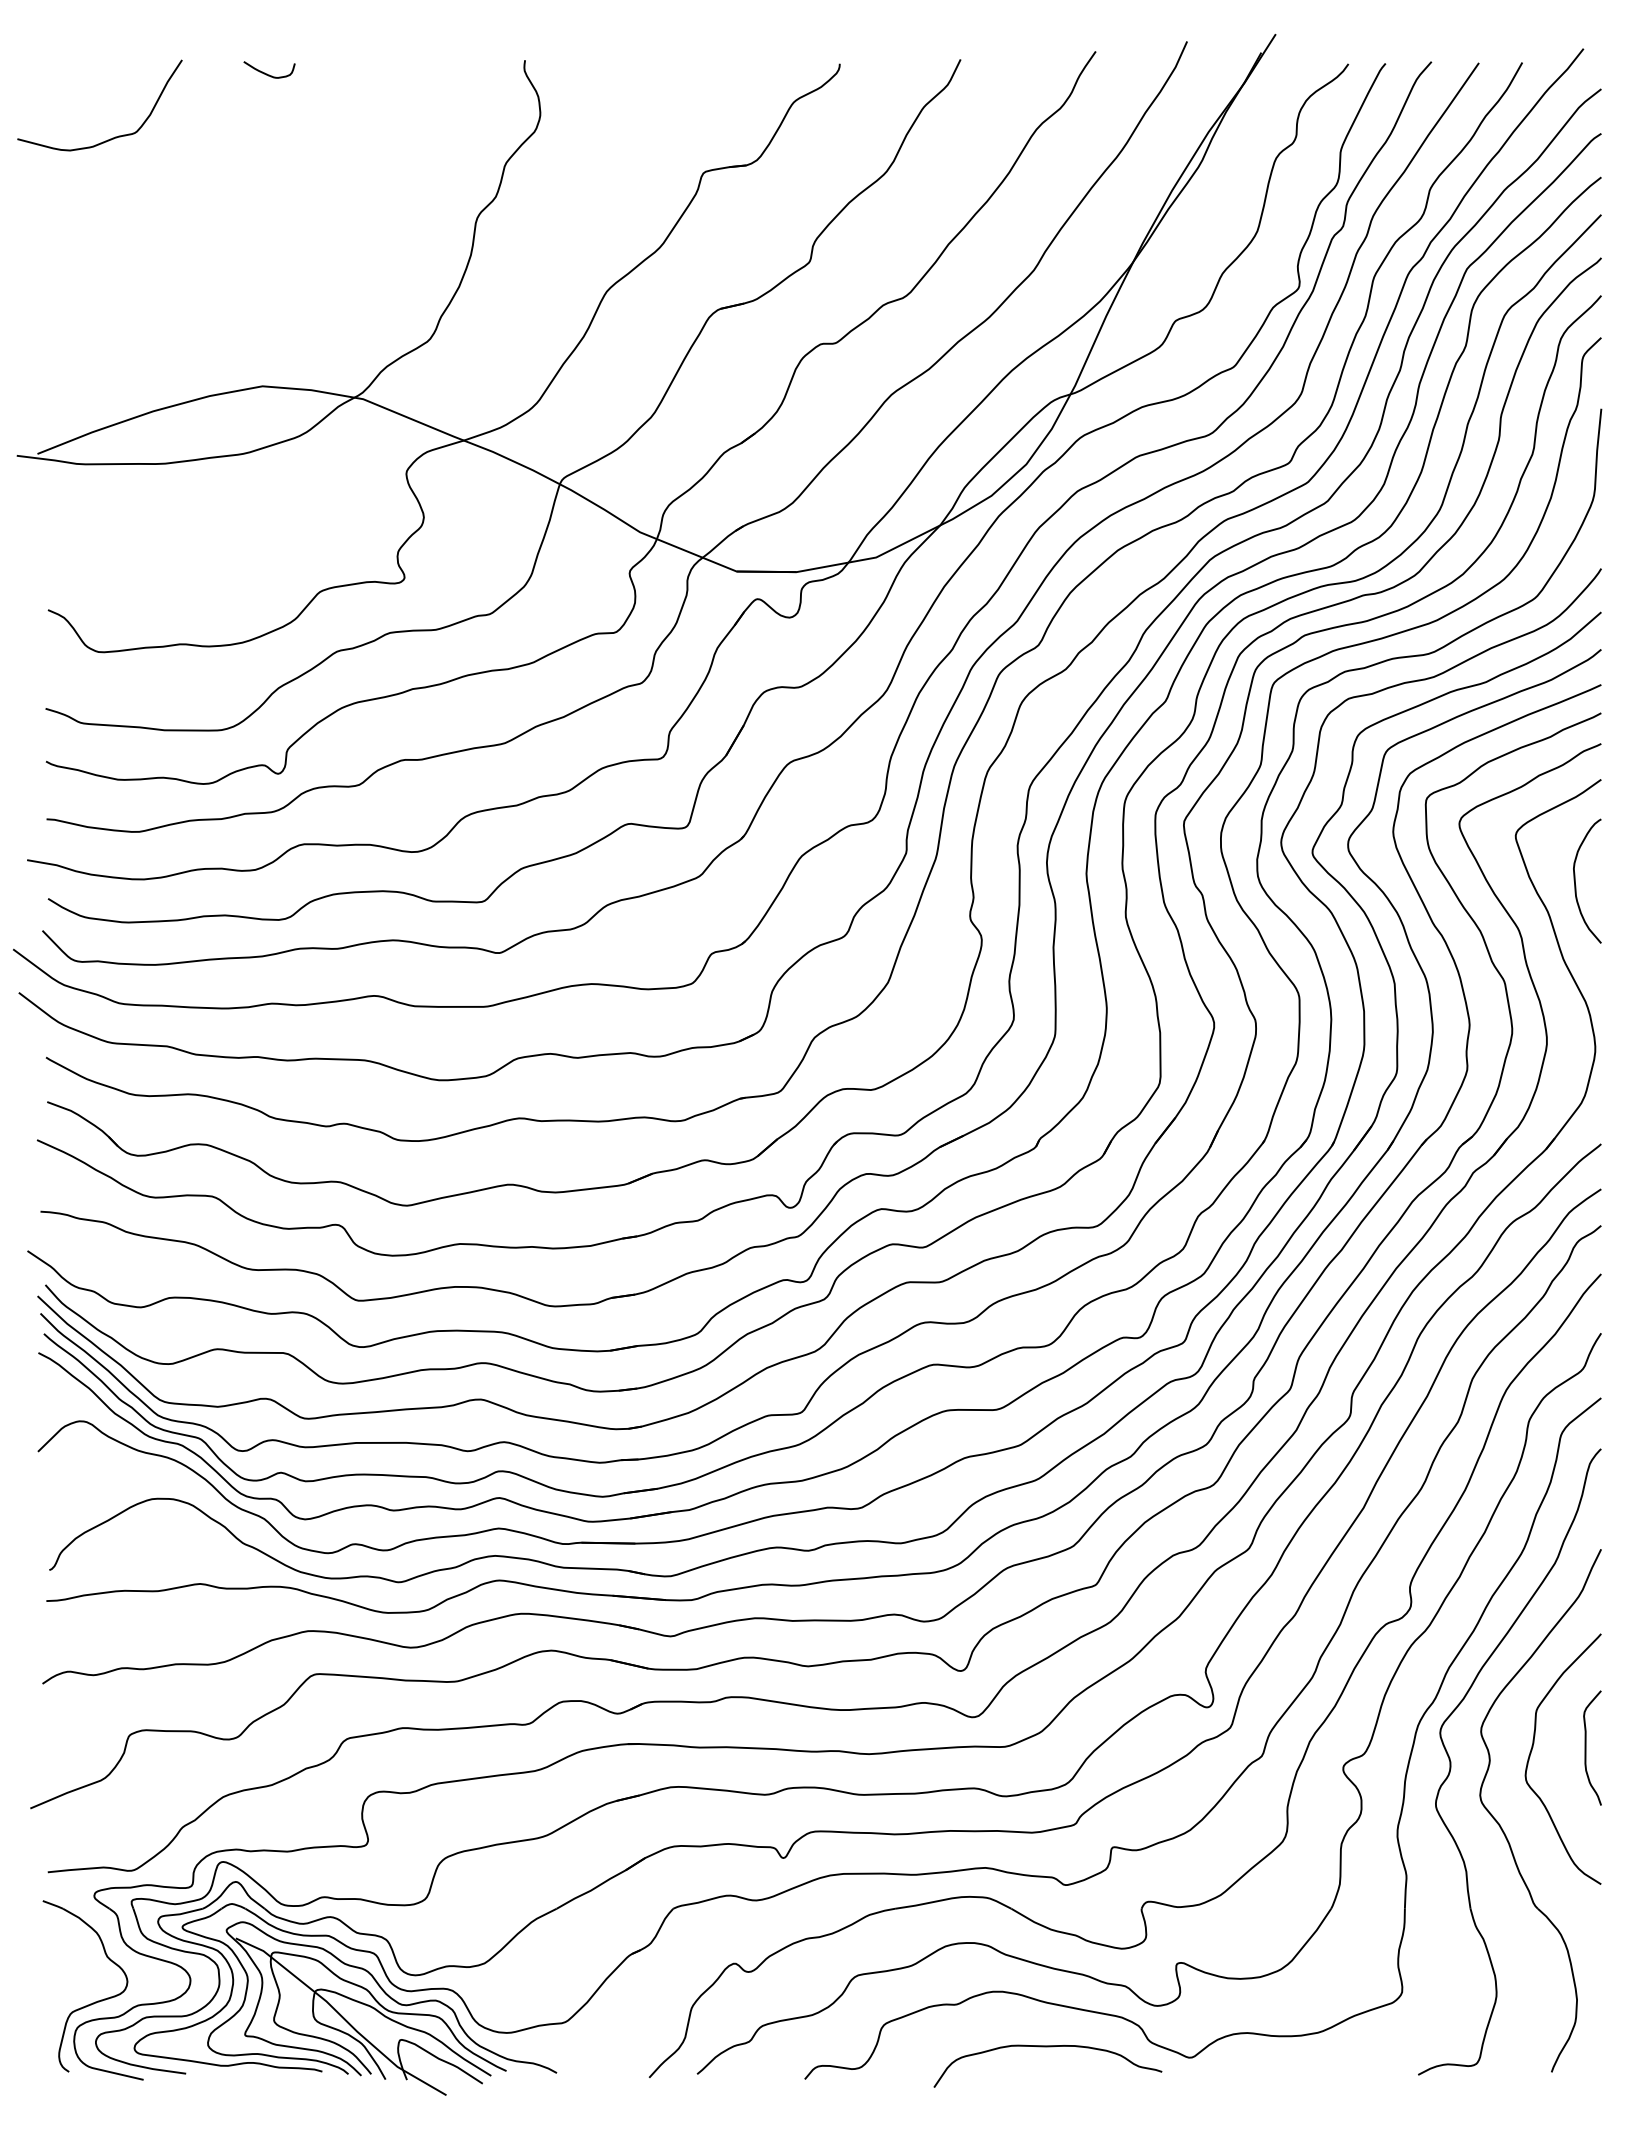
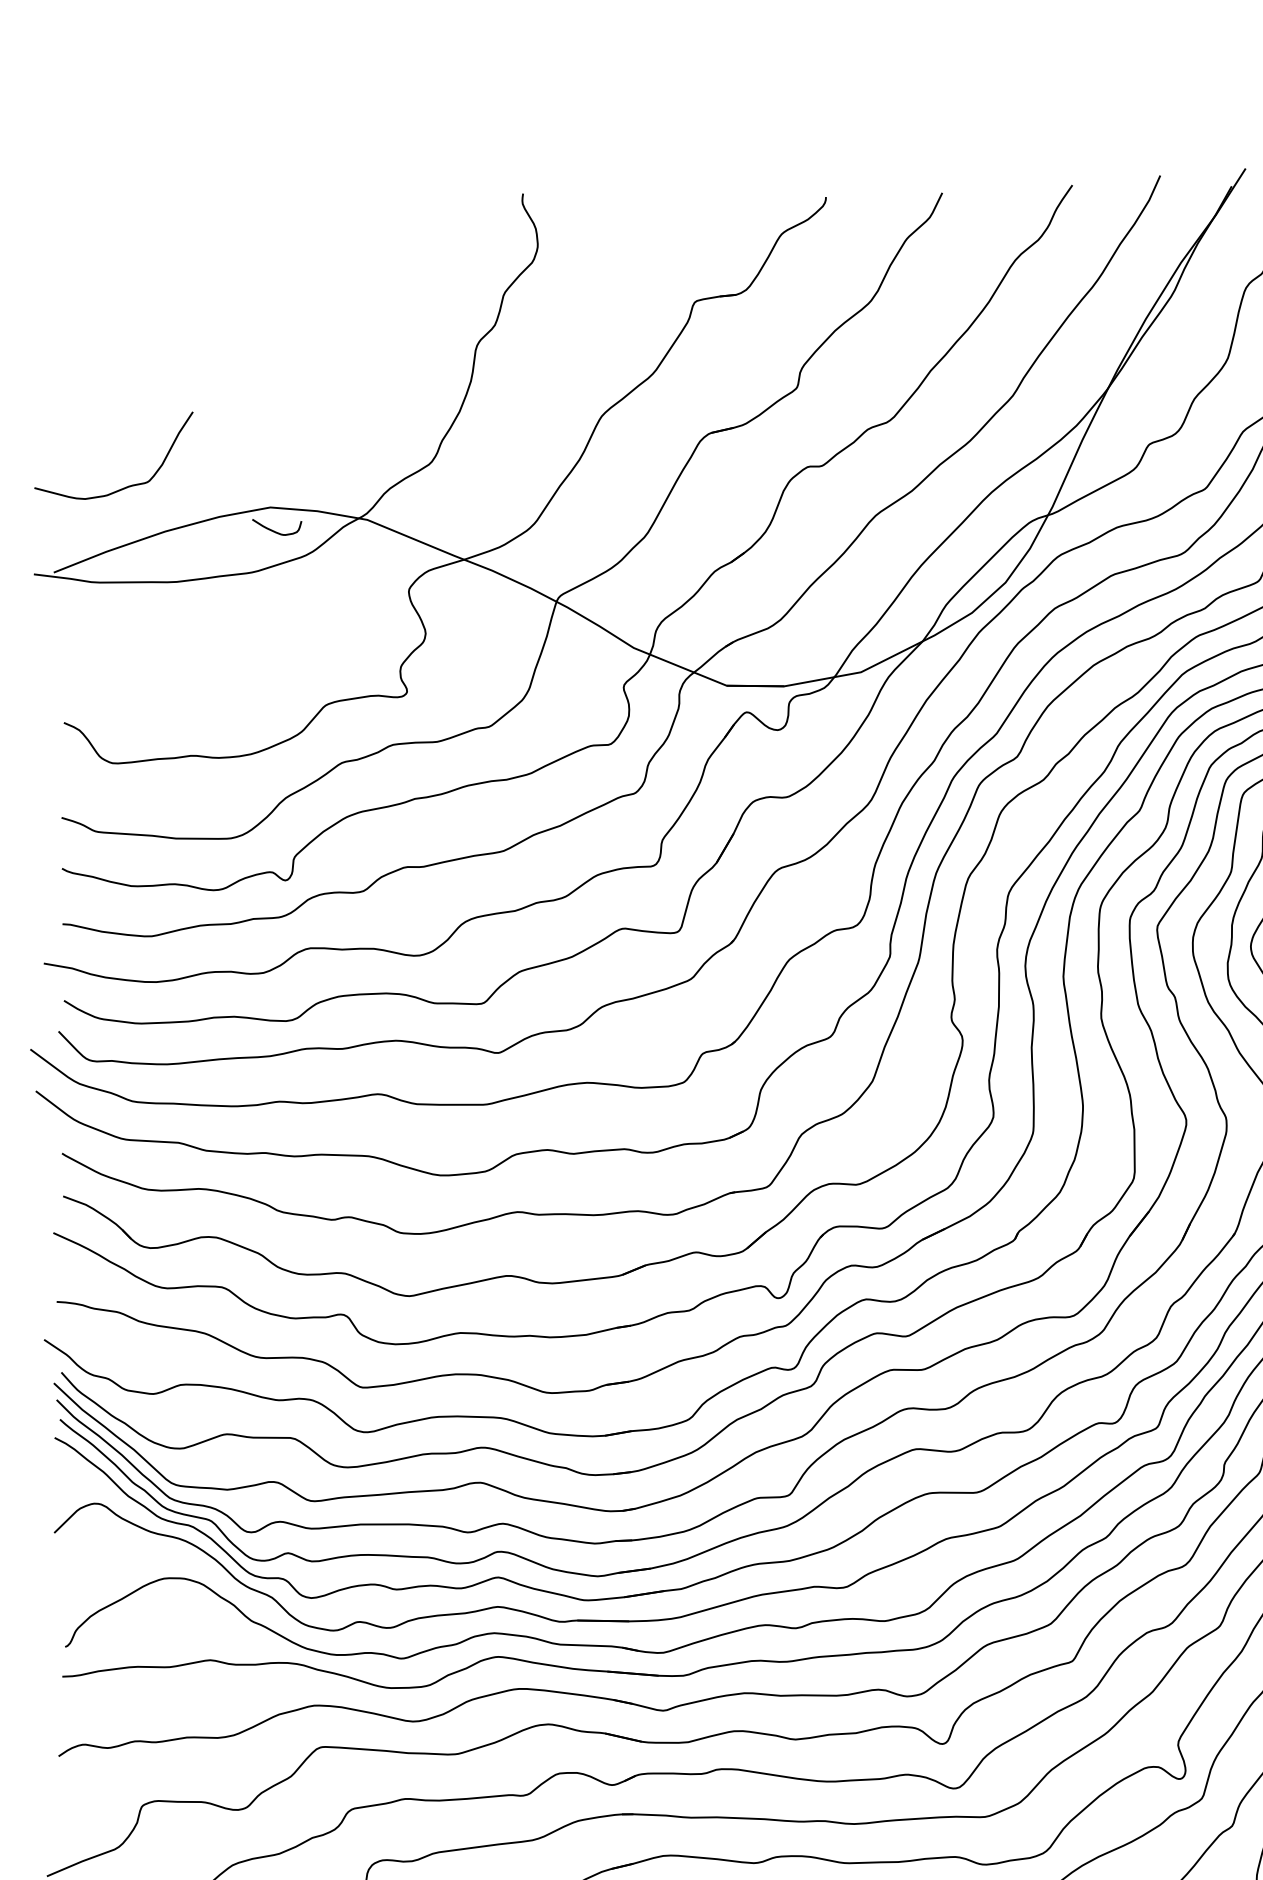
curve: (267, 73) -> (275, 530), moved
curve: (112, 137) -> (125, 486), moved

